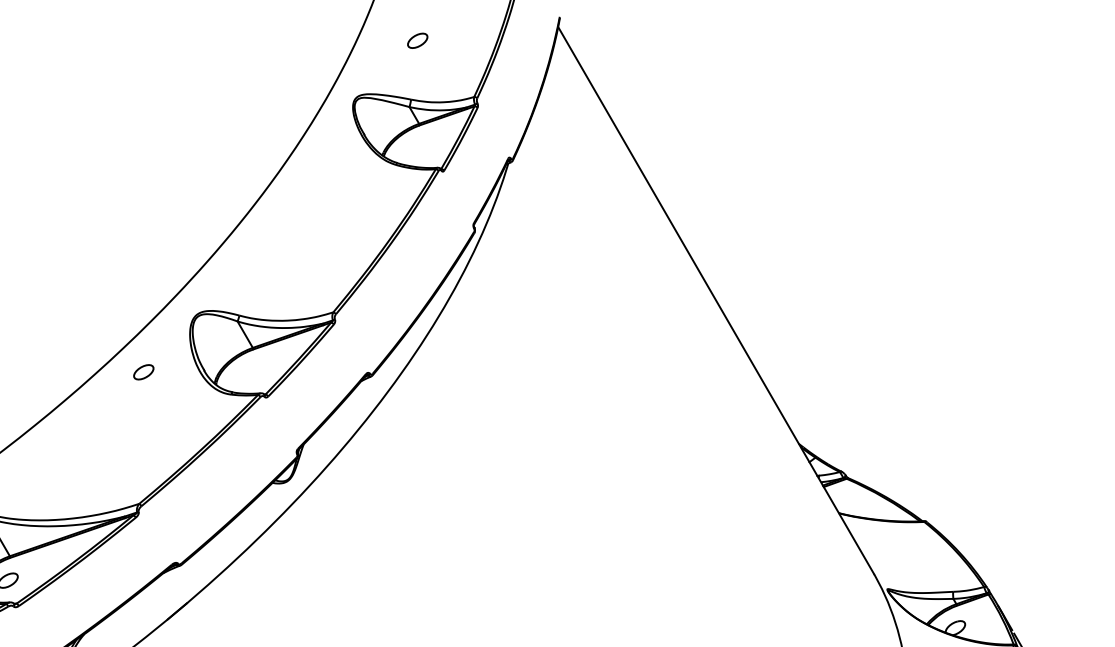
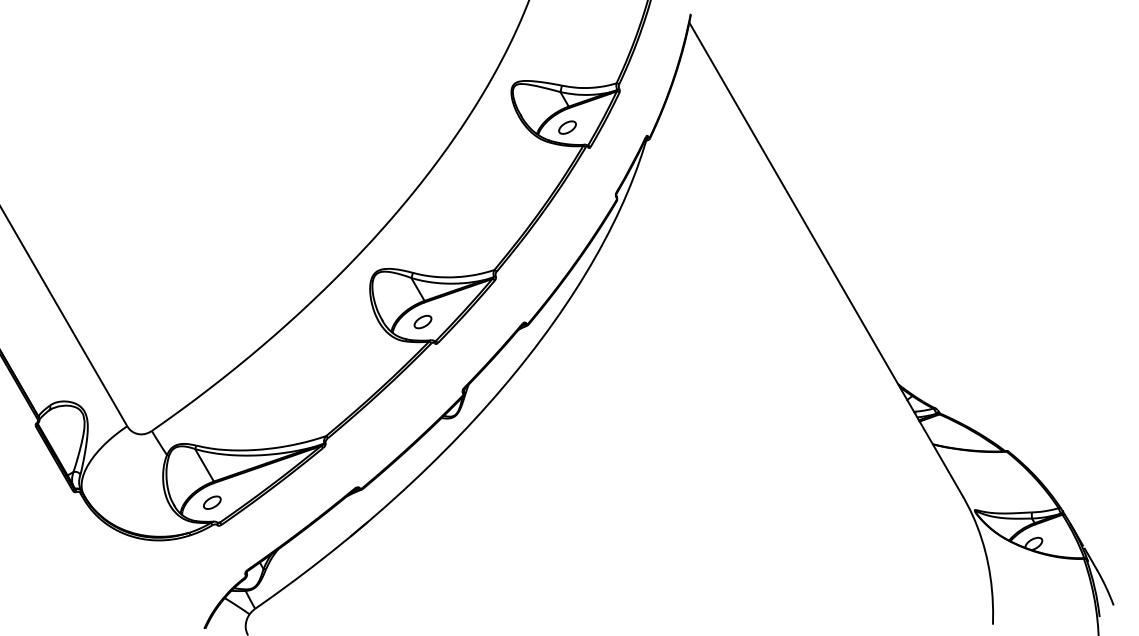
part: (417, 40) -> (567, 127), moved
part: (143, 371) -> (422, 321), moved

